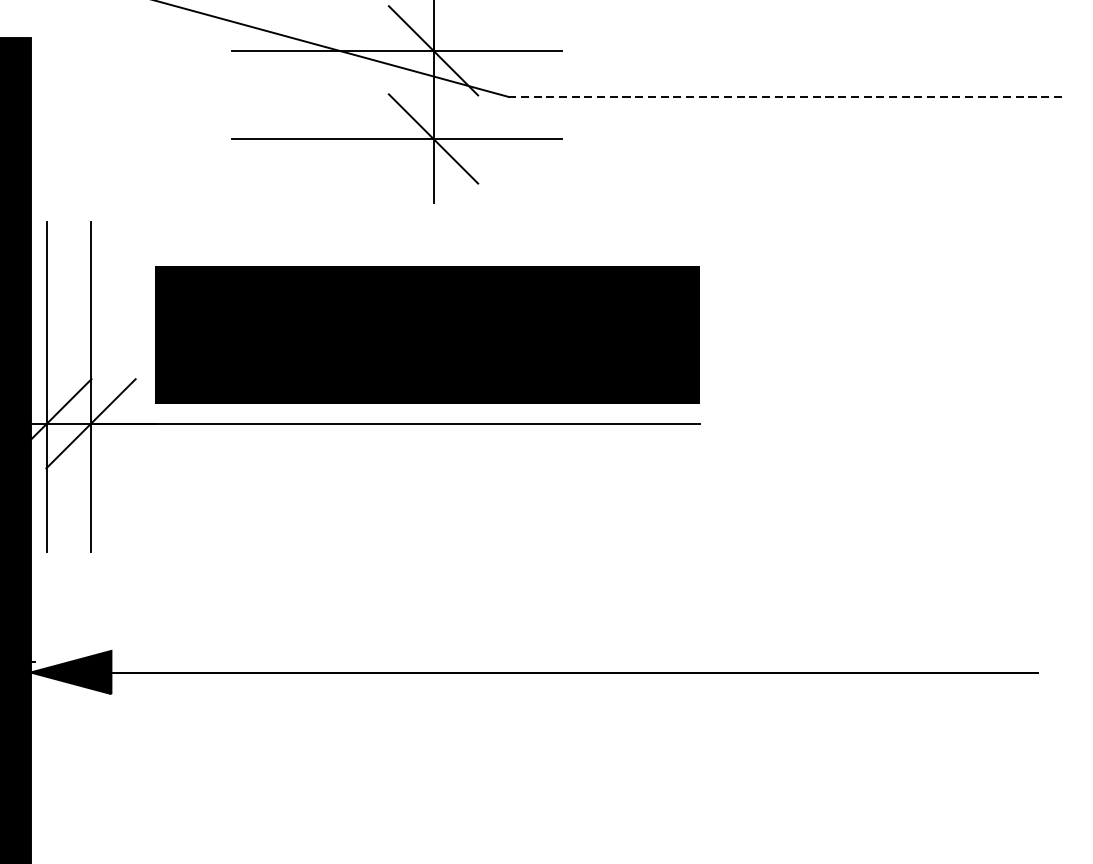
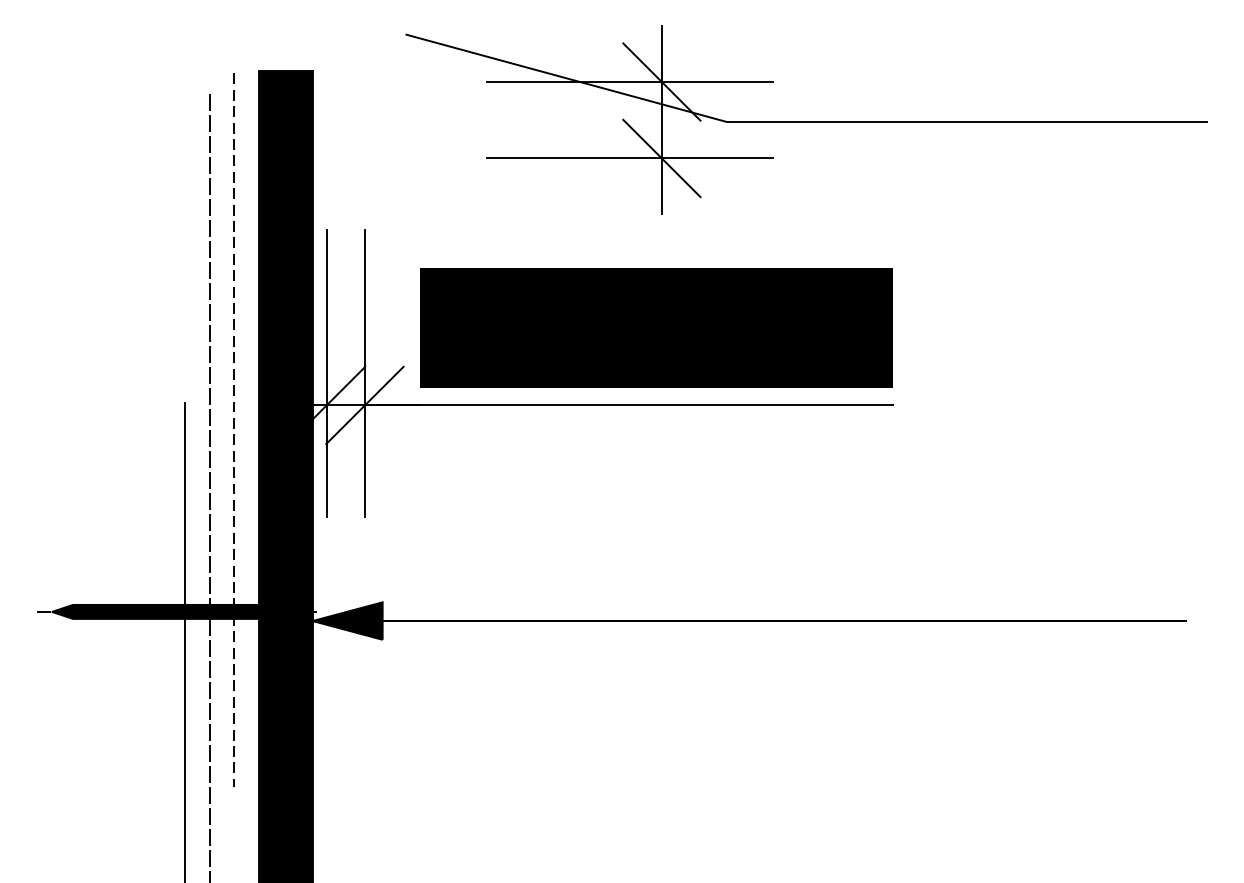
line: (784, 96) -> (966, 121), dashed -> solid

